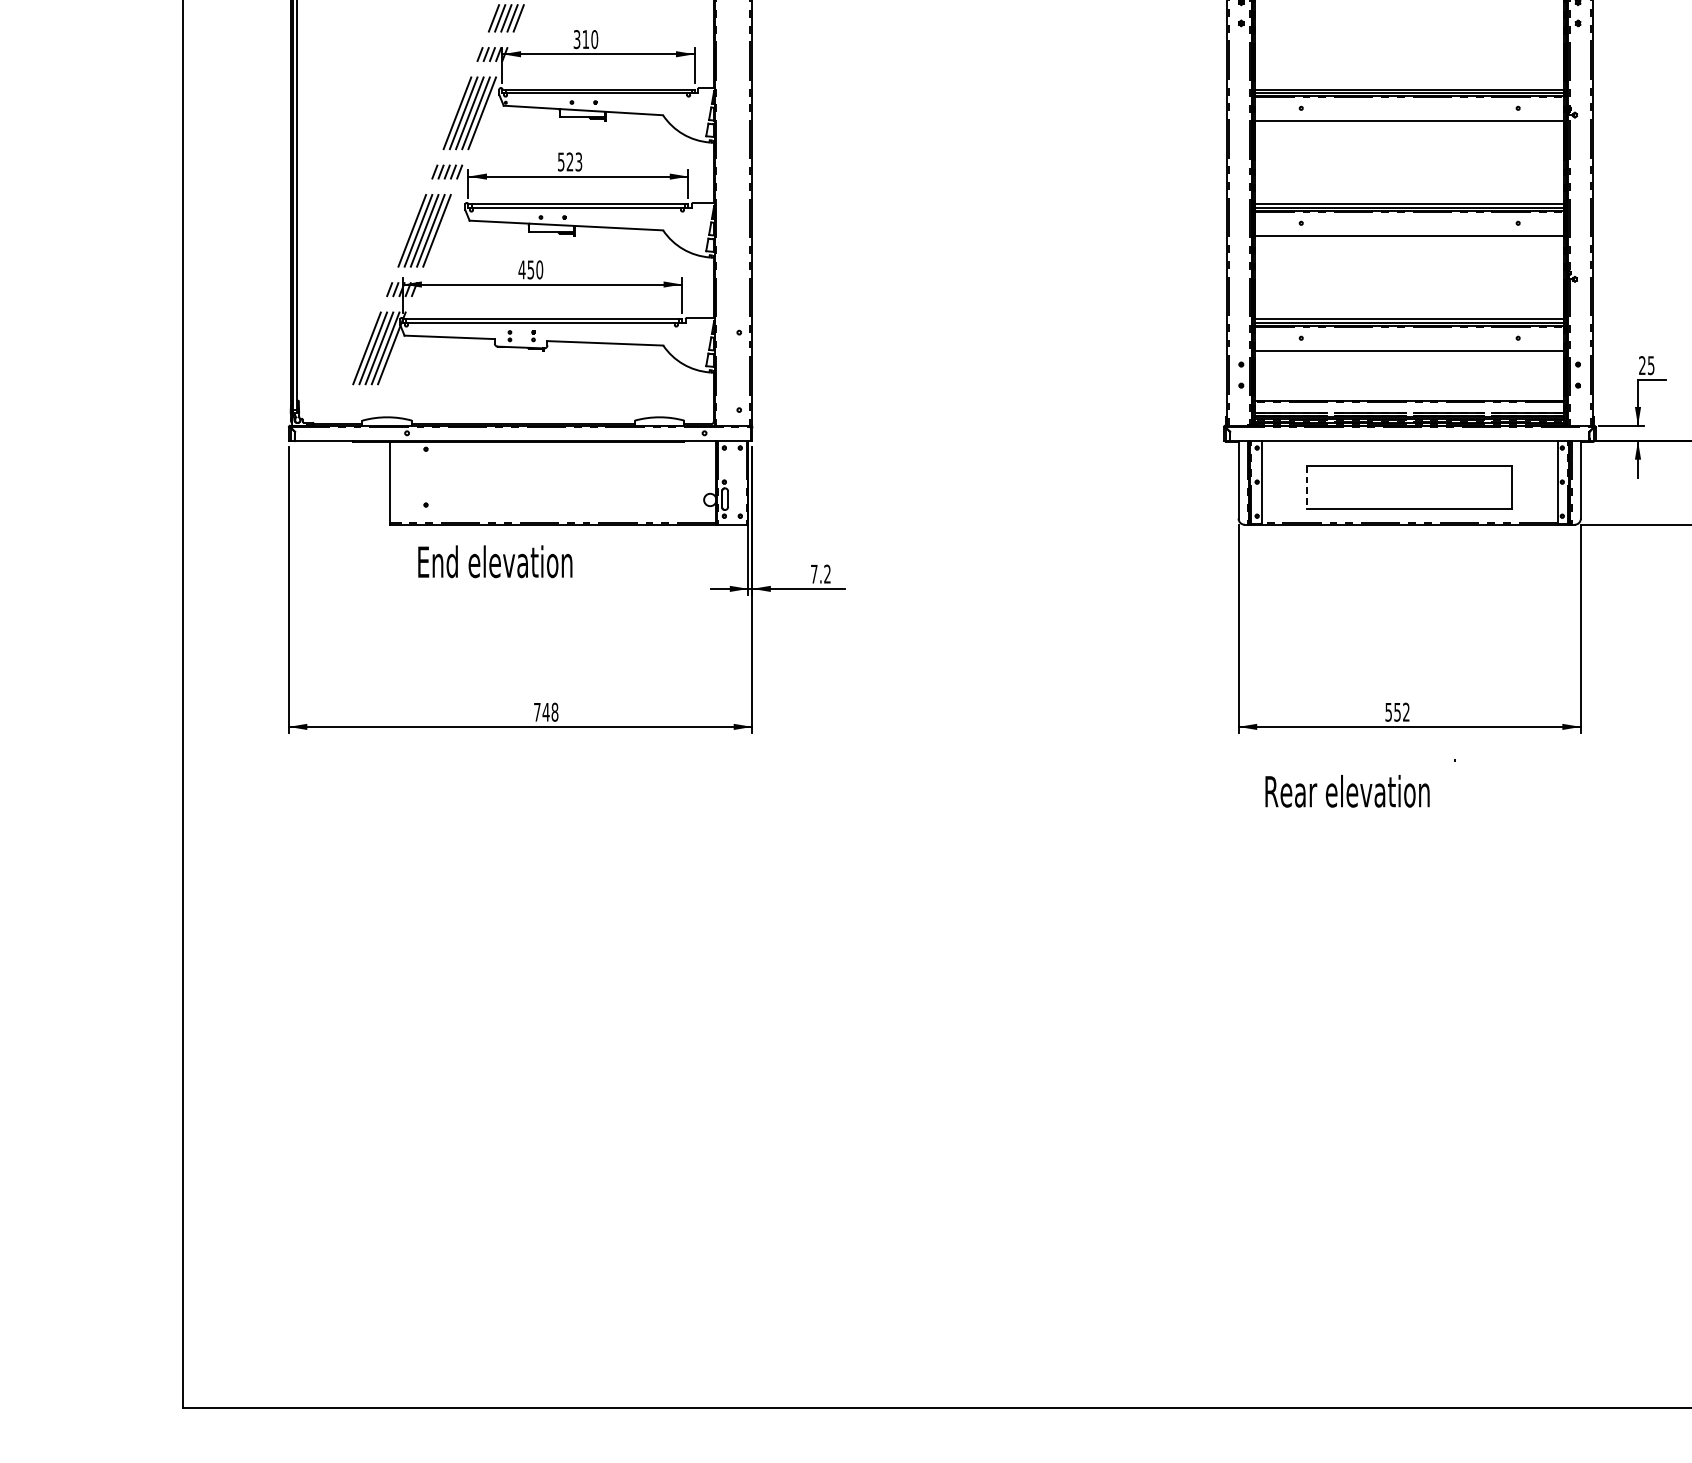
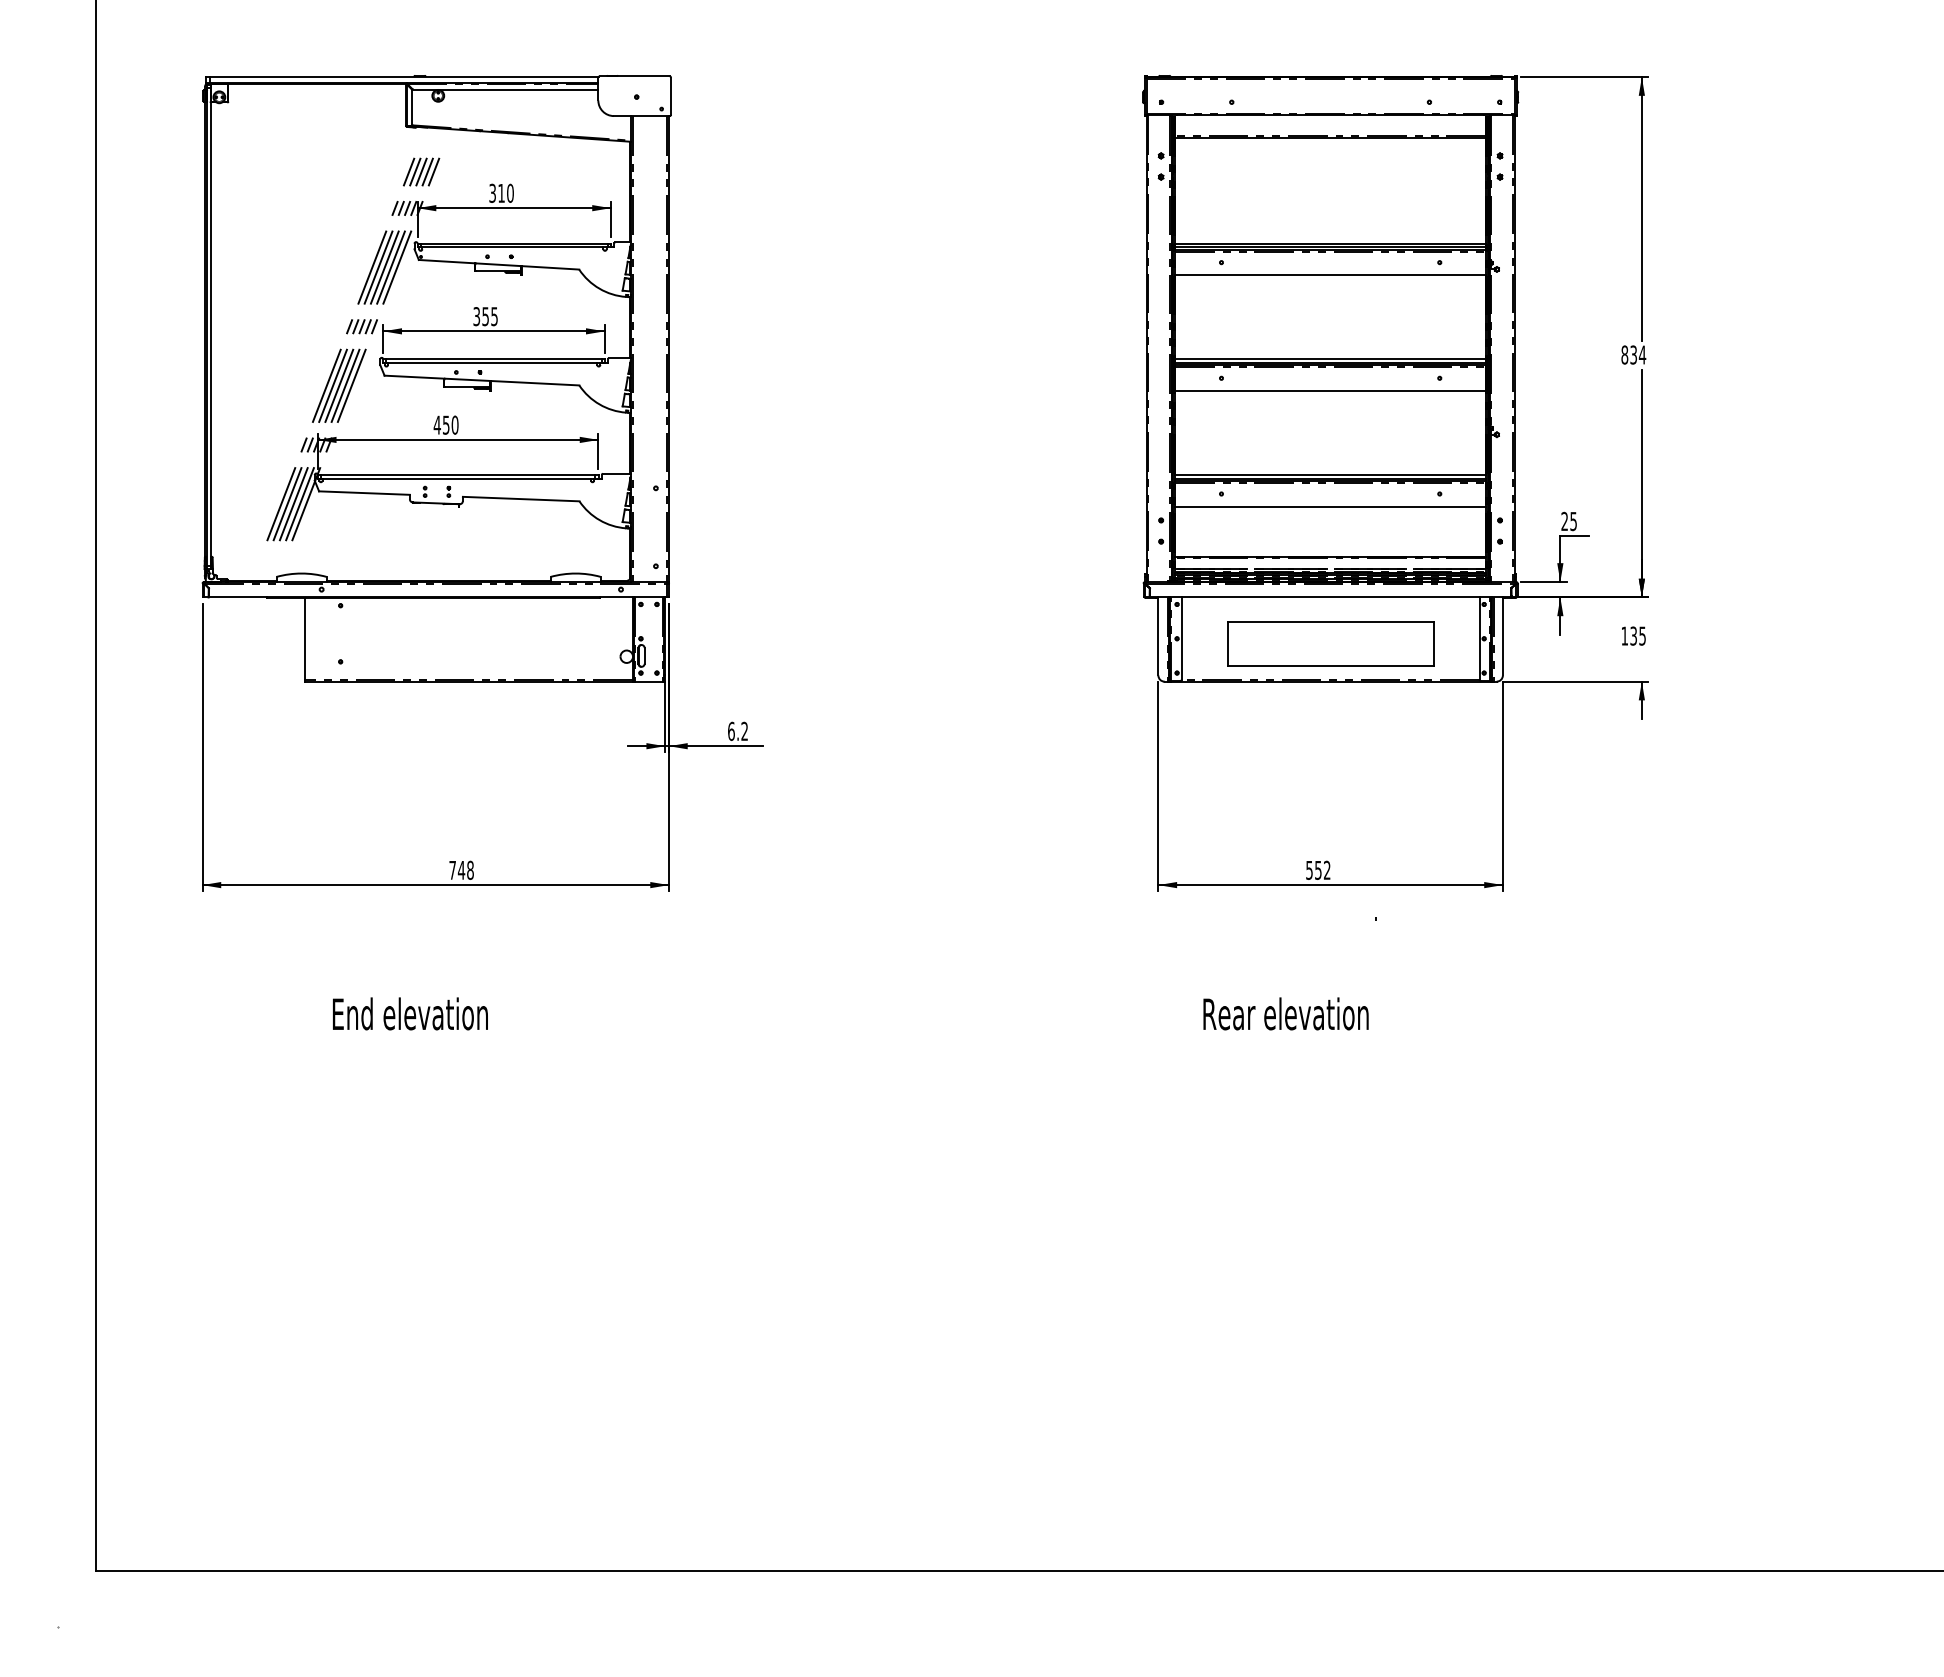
text: (569, 161) -> (485, 316), 523 -> 355
line: (1307, 486) -> (1227, 643), dashed -> solid
text: (495, 561) -> (410, 1013), moved
text: (814, 574) -> (731, 731), 7.2 -> 6.2
text: (1347, 790) -> (1285, 1013), moved

